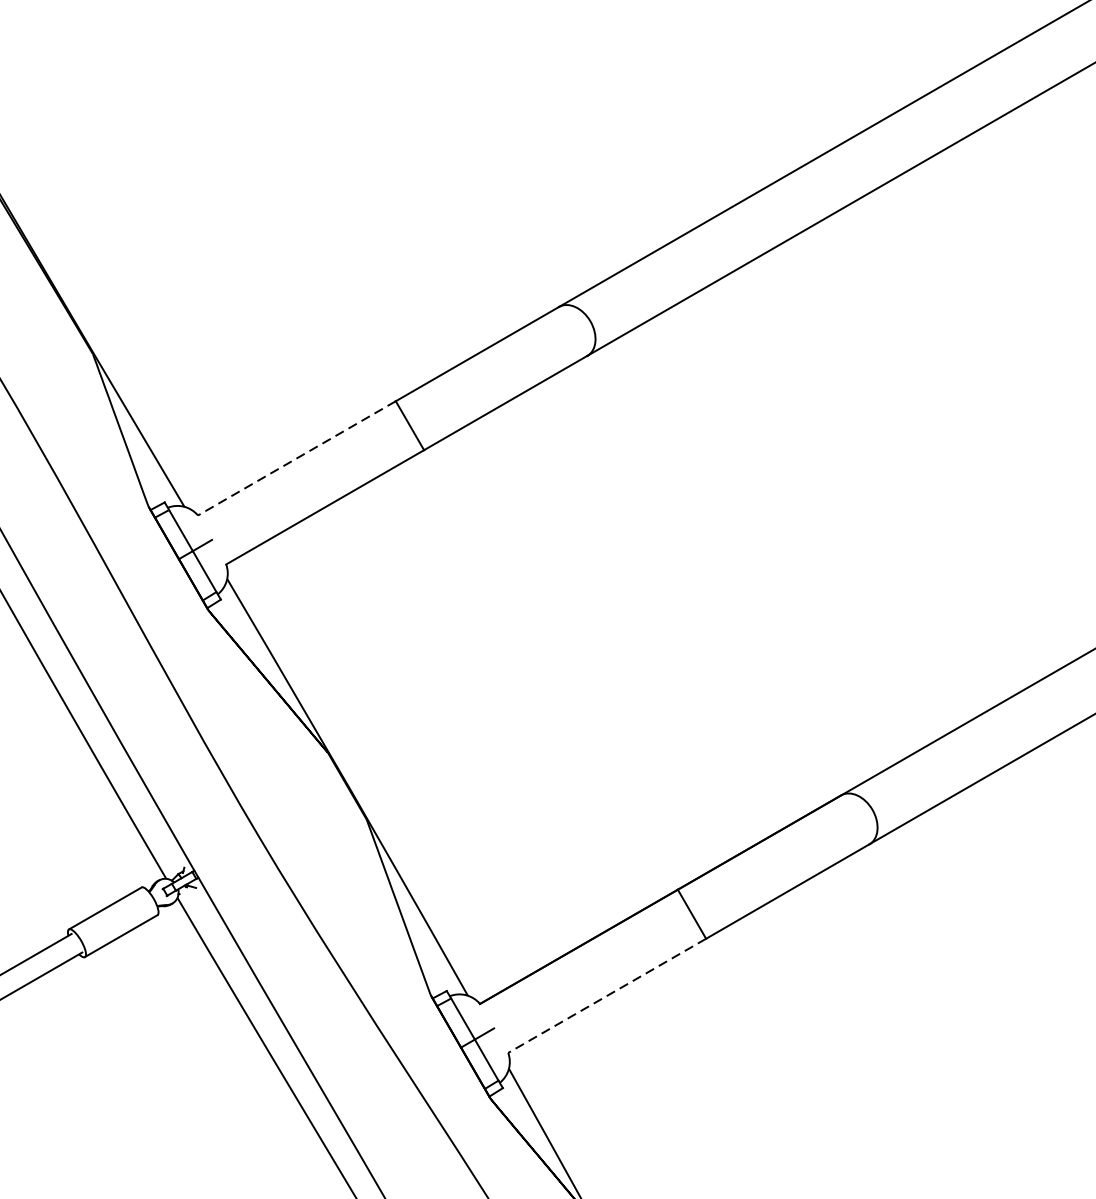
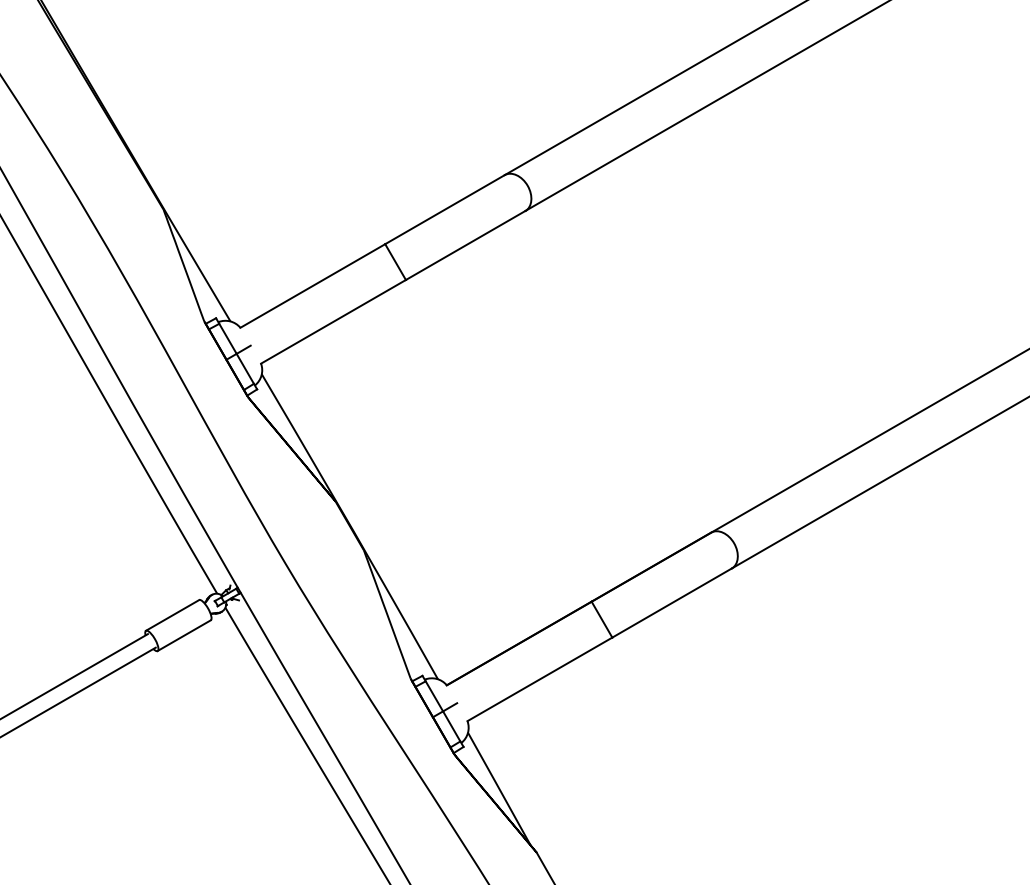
line: (296, 459) -> (312, 286), dashed -> solid
line: (606, 996) -> (539, 679), dashed -> solid

